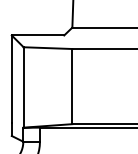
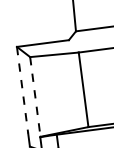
line: (11, 79) -> (22, 90), solid -> dashed
line: (23, 87) -> (35, 97), solid -> dashed

